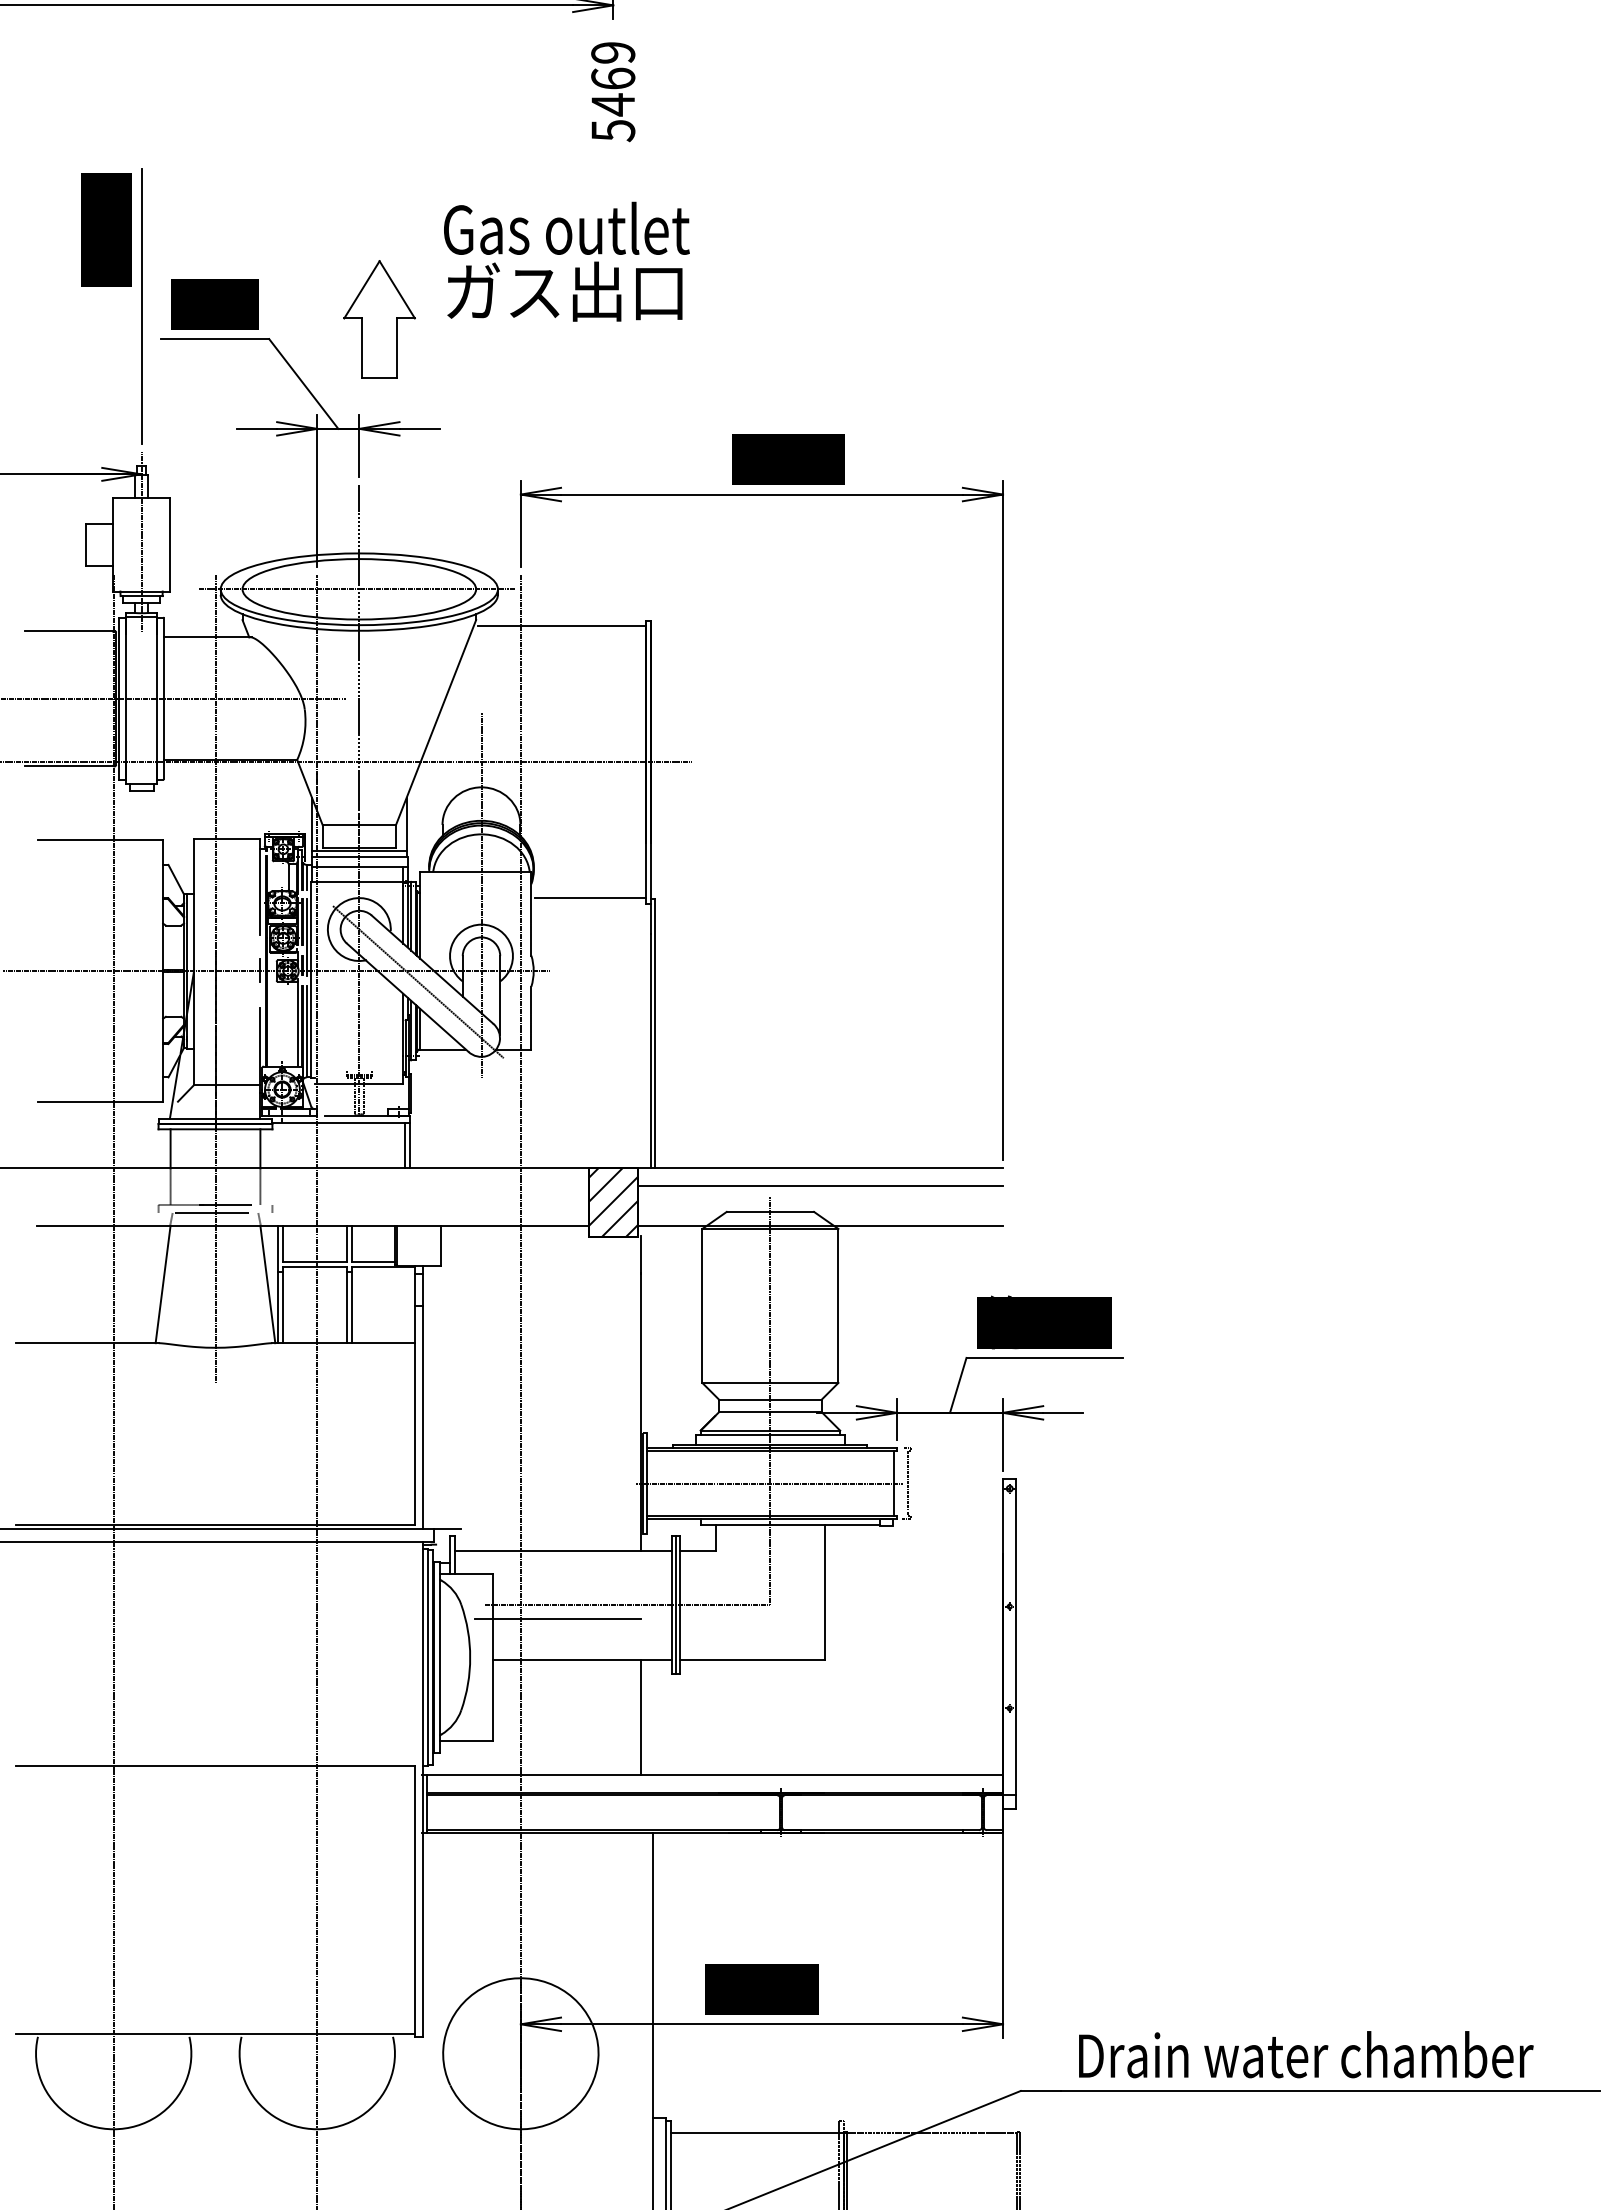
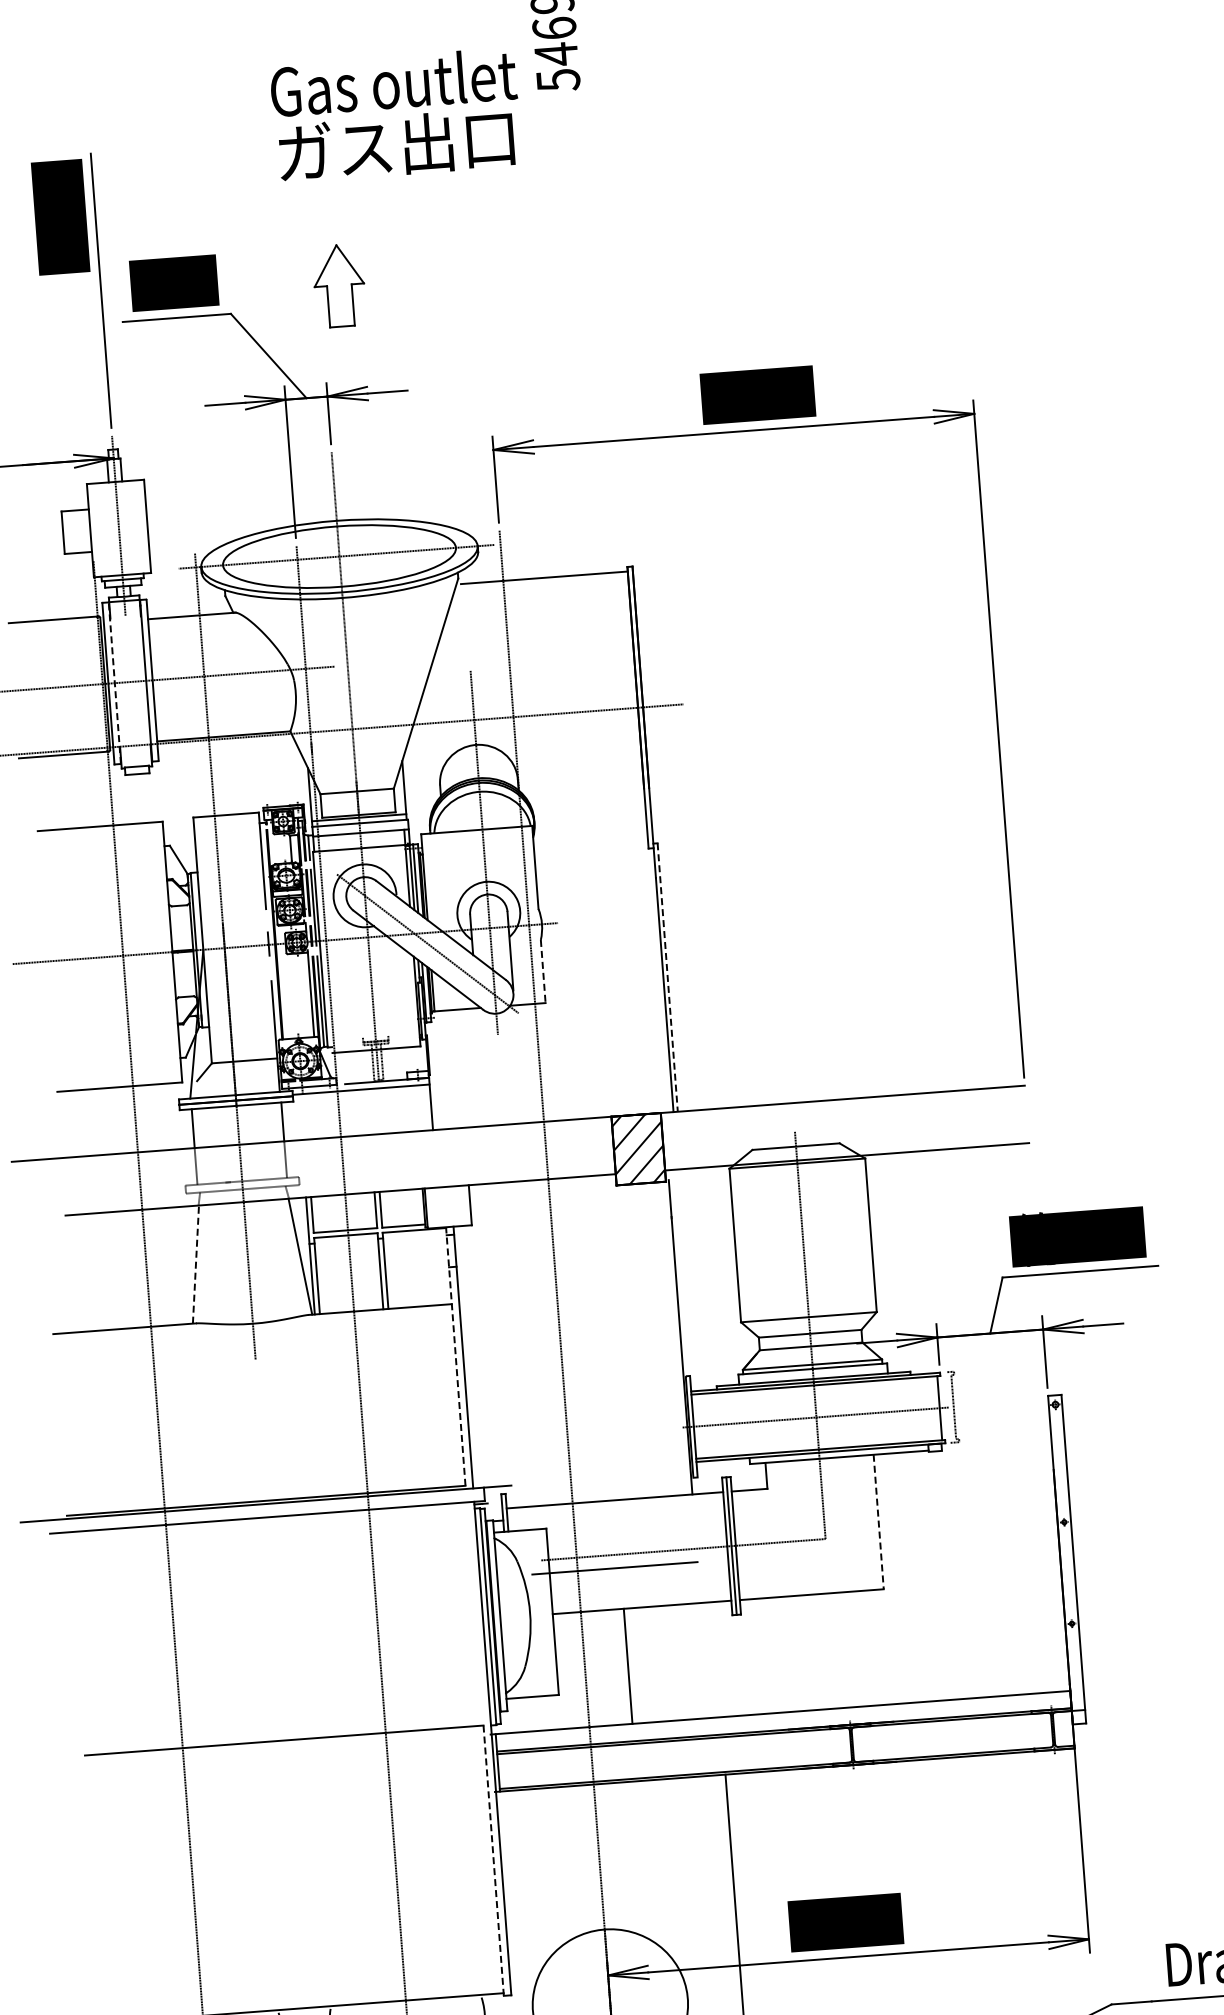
text: (566, 261) -> (395, 115), moved
part: (379, 319) -> (339, 286), size x0.7
line: (125, 698) -> (114, 683), solid -> dashed
line: (590, 897) -> (593, 846), removed
line: (531, 1018) -> (543, 971), solid -> dashed
line: (655, 1033) -> (668, 977), solid -> dashed
line: (405, 1145) -> (427, 1107), removed
line: (820, 1185) -> (844, 1116), removed
line: (163, 1284) -> (196, 1264), solid -> dashed
line: (415, 1395) -> (455, 1356), solid -> dashed
line: (824, 1592) -> (878, 1522), solid -> dashed
line: (640, 1717) -> (627, 1666), moved
line: (415, 1901) -> (493, 1860), solid -> dashed

